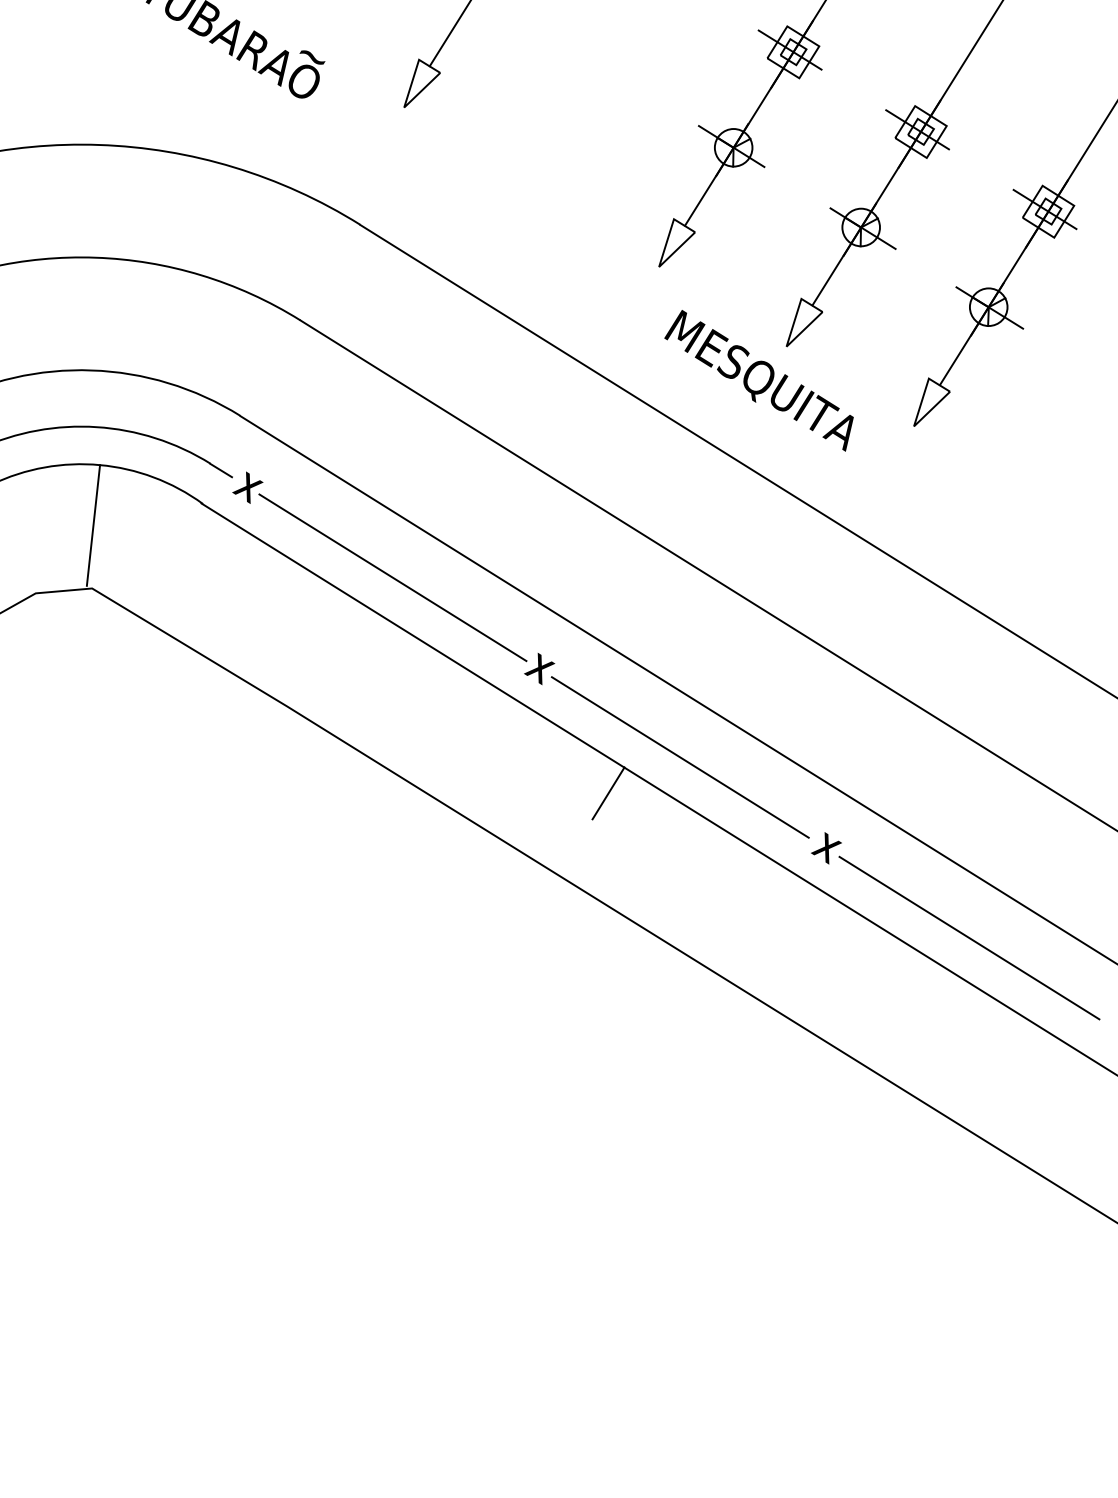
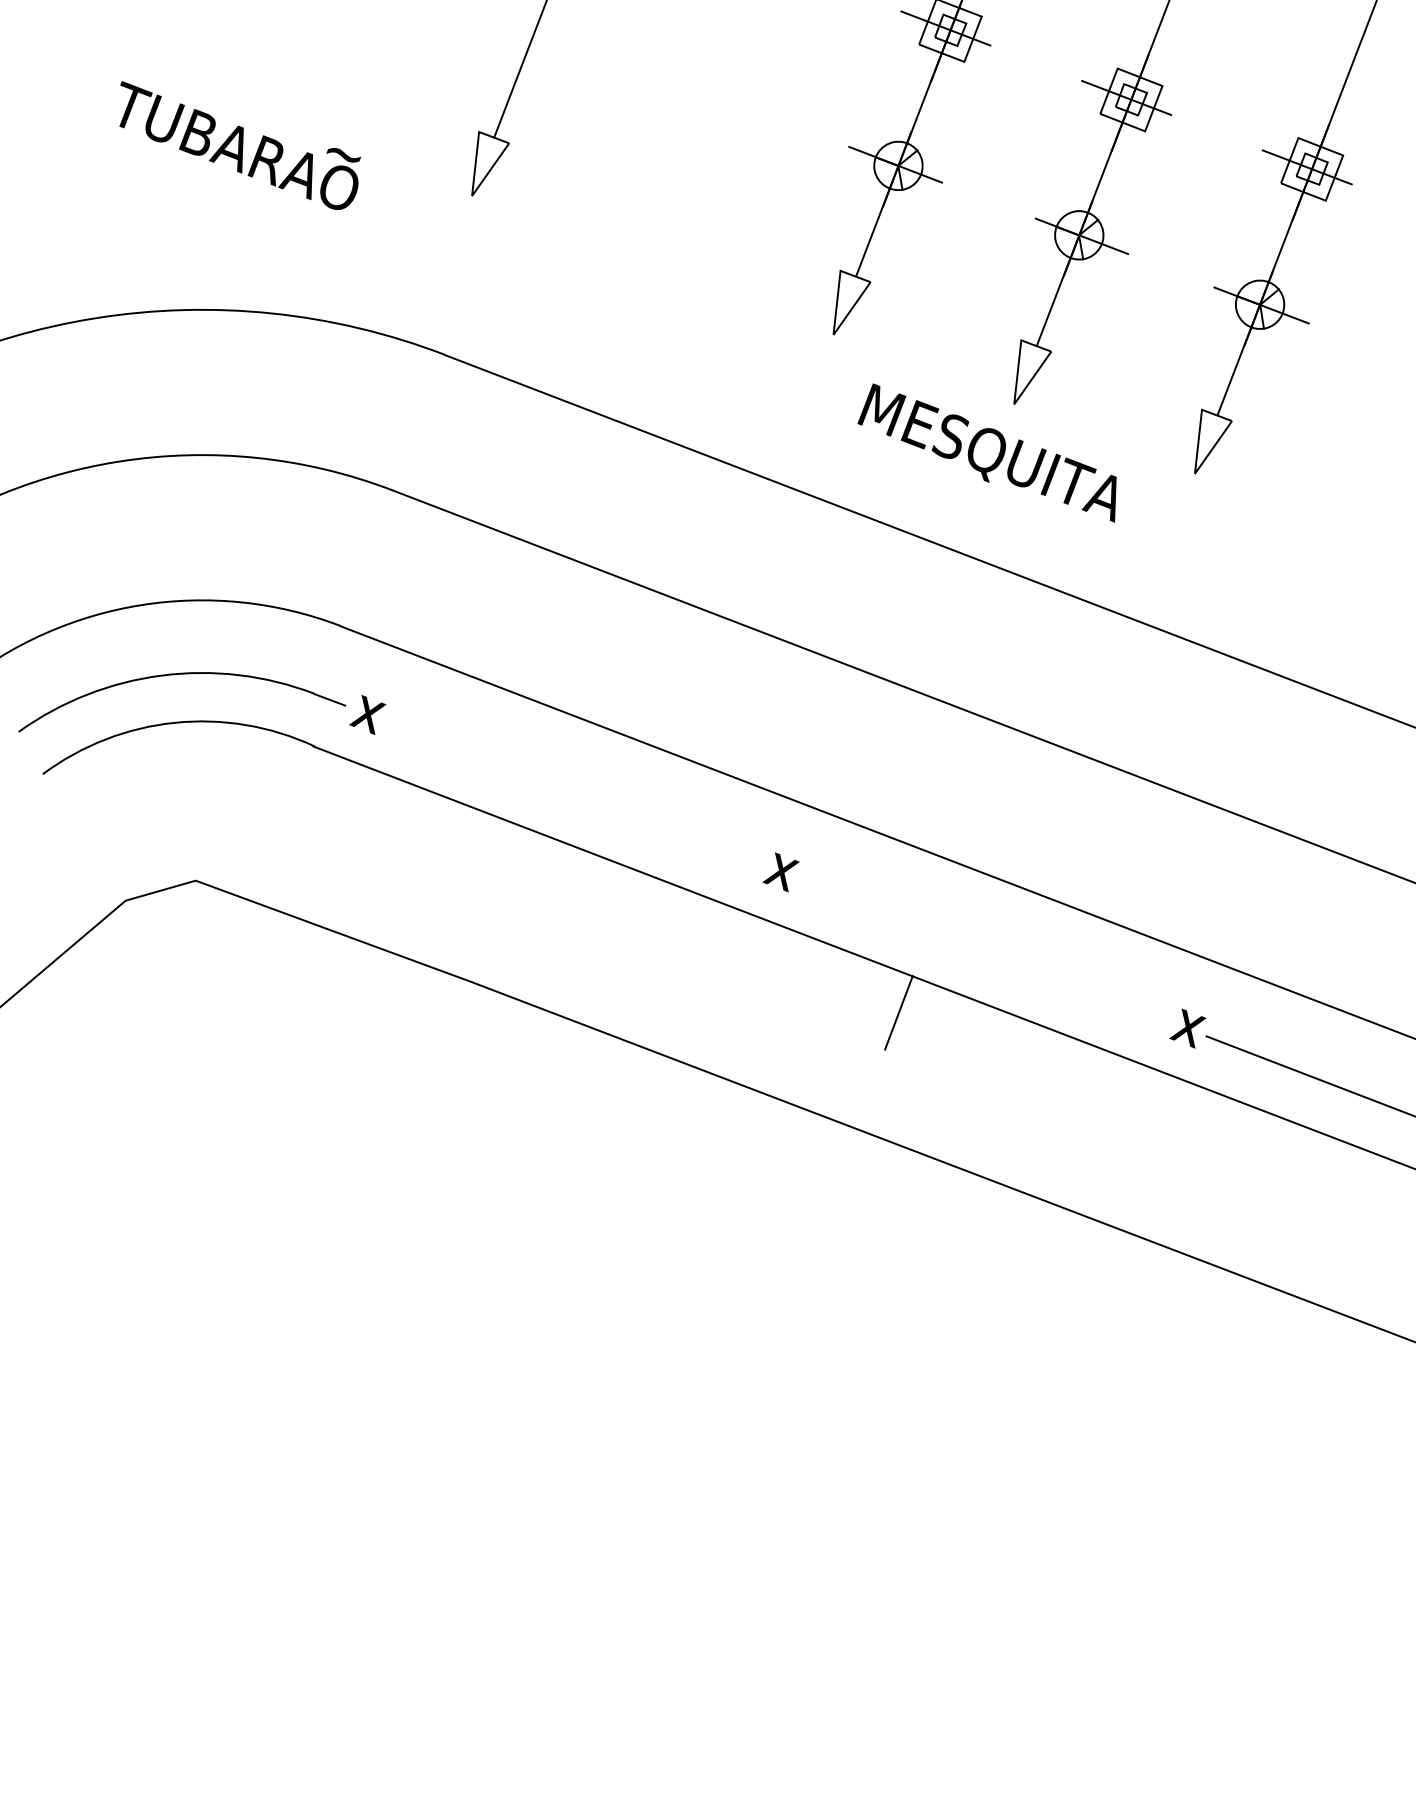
line: (93, 525) -> (181, 800), removed
line: (392, 577) -> (572, 792), removed
line: (679, 757) -> (979, 950), removed

